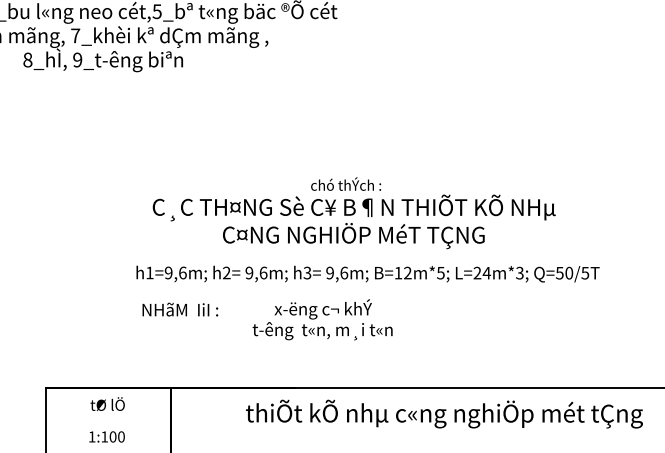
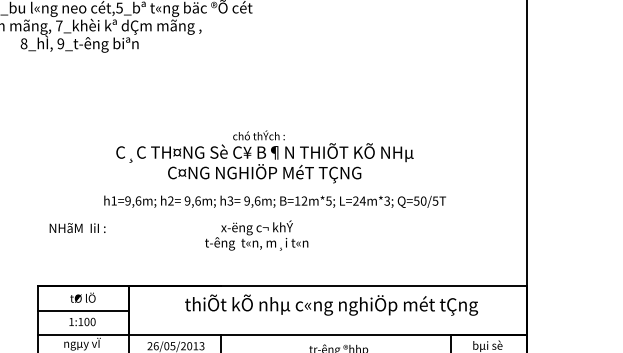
text: (180, 308) -> (77, 227), moved
text: (322, 319) -> (256, 235), moved
line: (108, 421) -> (83, 310), added

